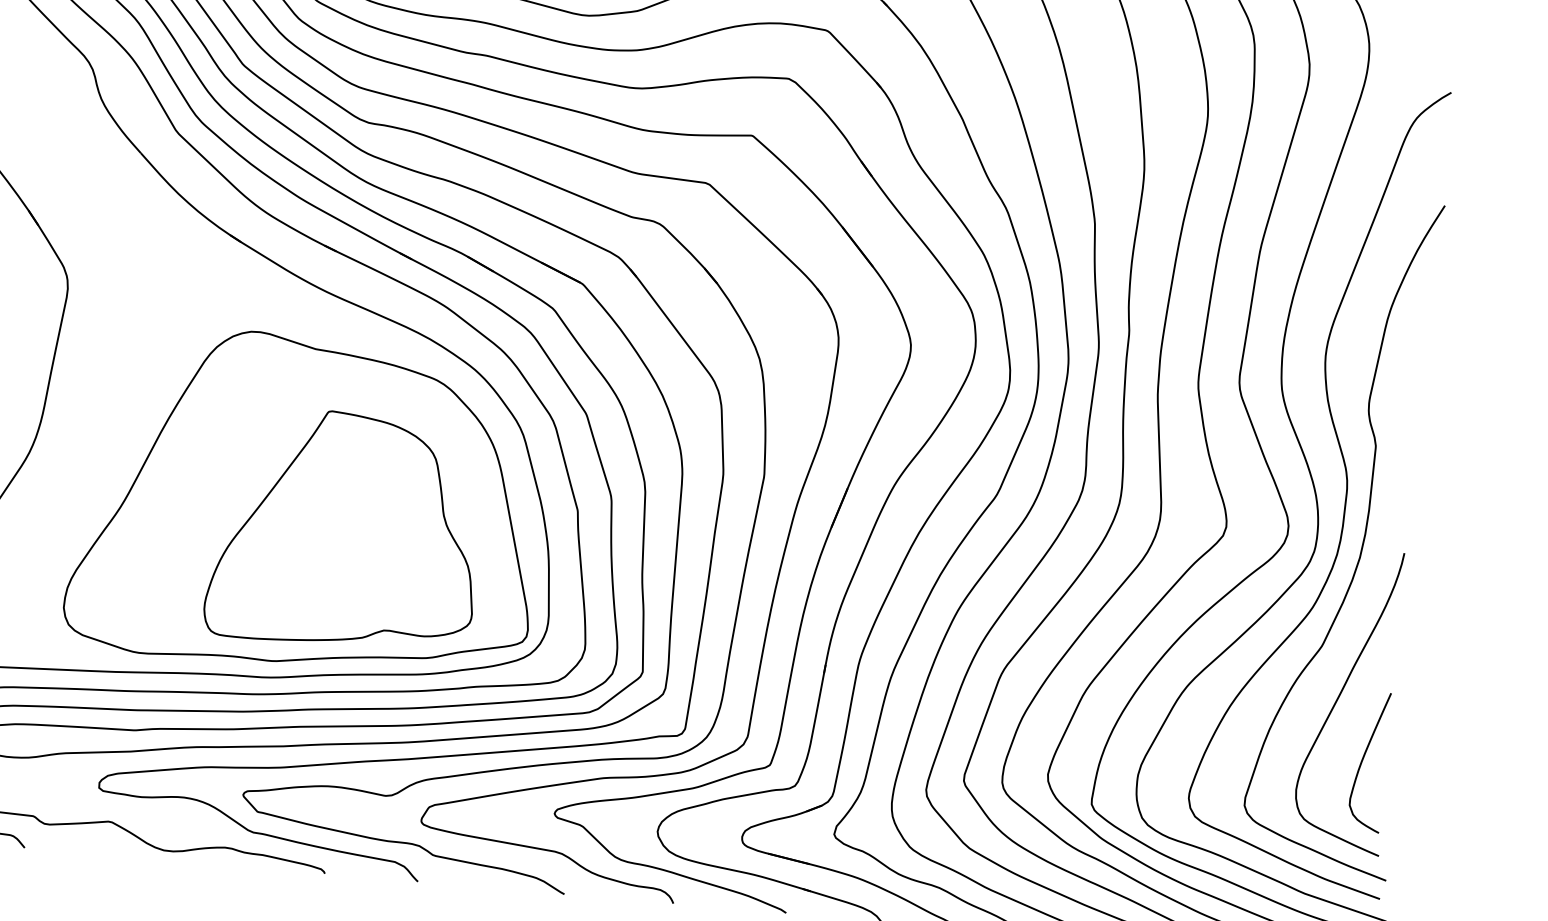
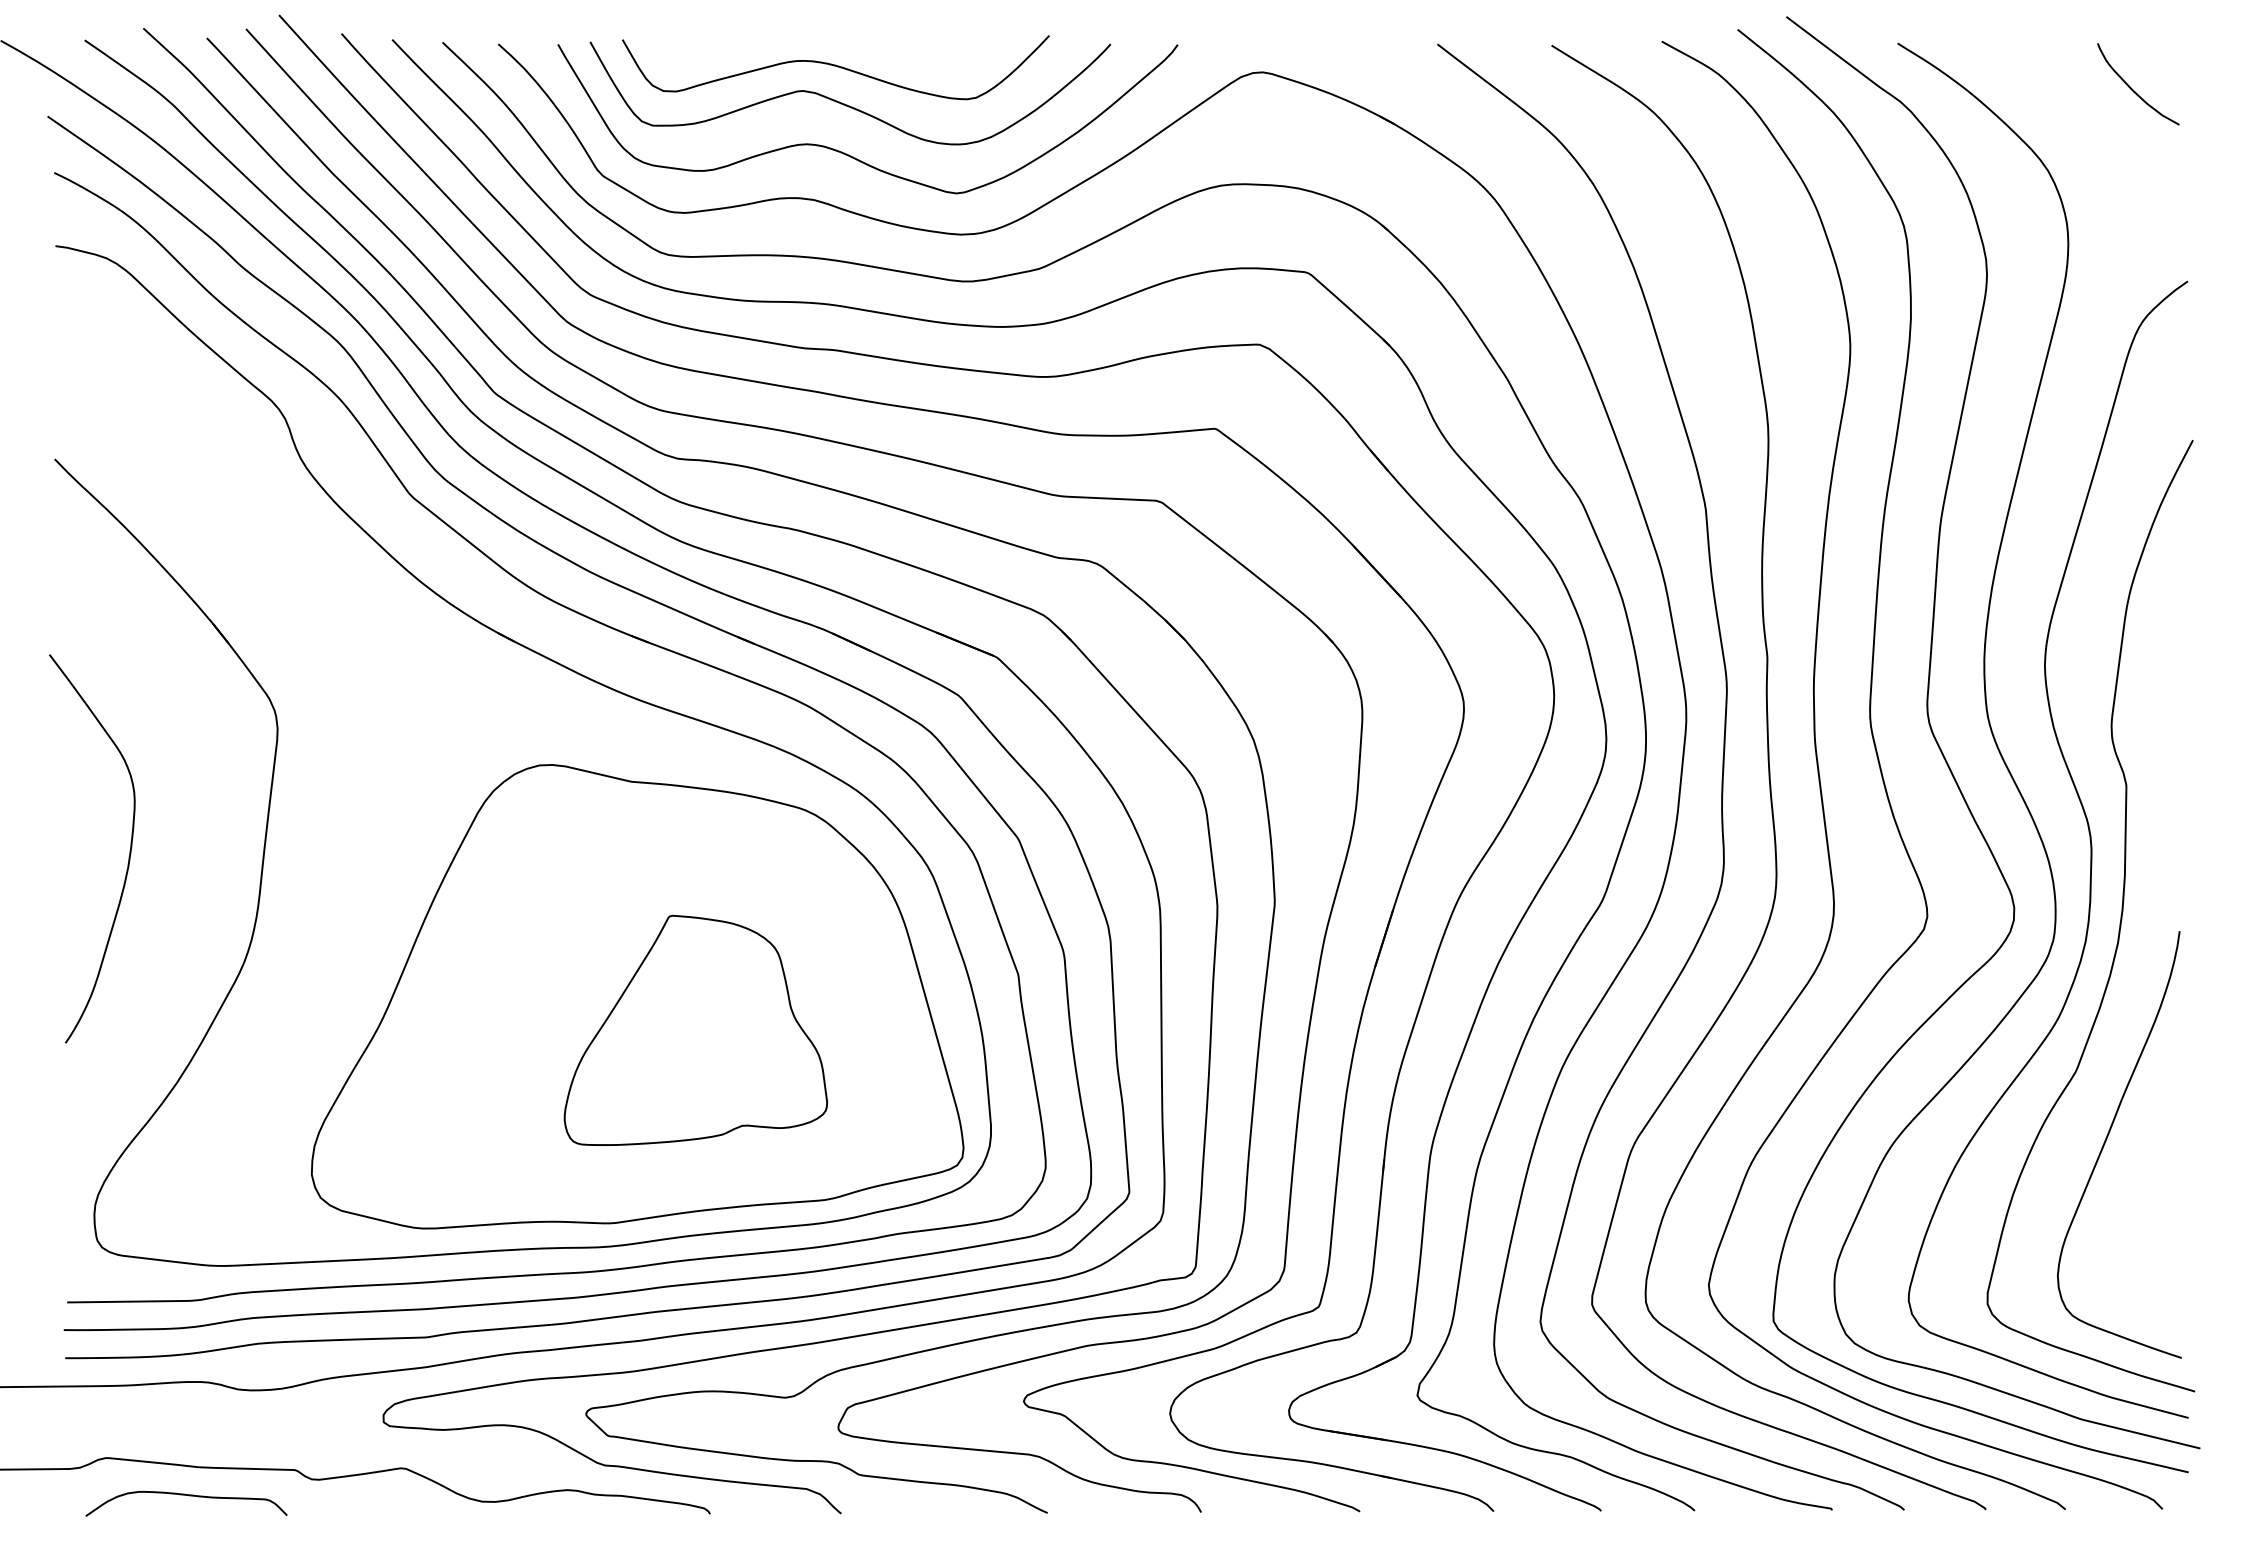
part: (345, 529) -> (695, 1030), size x0.7
curve: (1363, 758) -> (2148, 1223), removed

